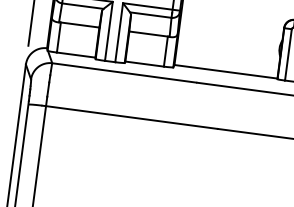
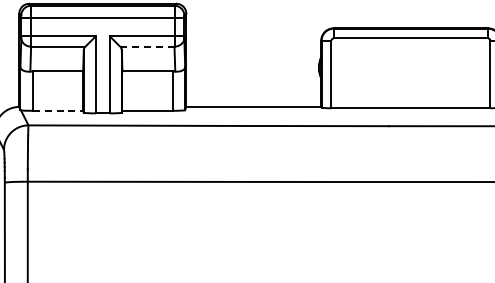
line: (150, 15) -> (147, 46), solid -> dashed
line: (76, 54) -> (58, 110), solid -> dashed

